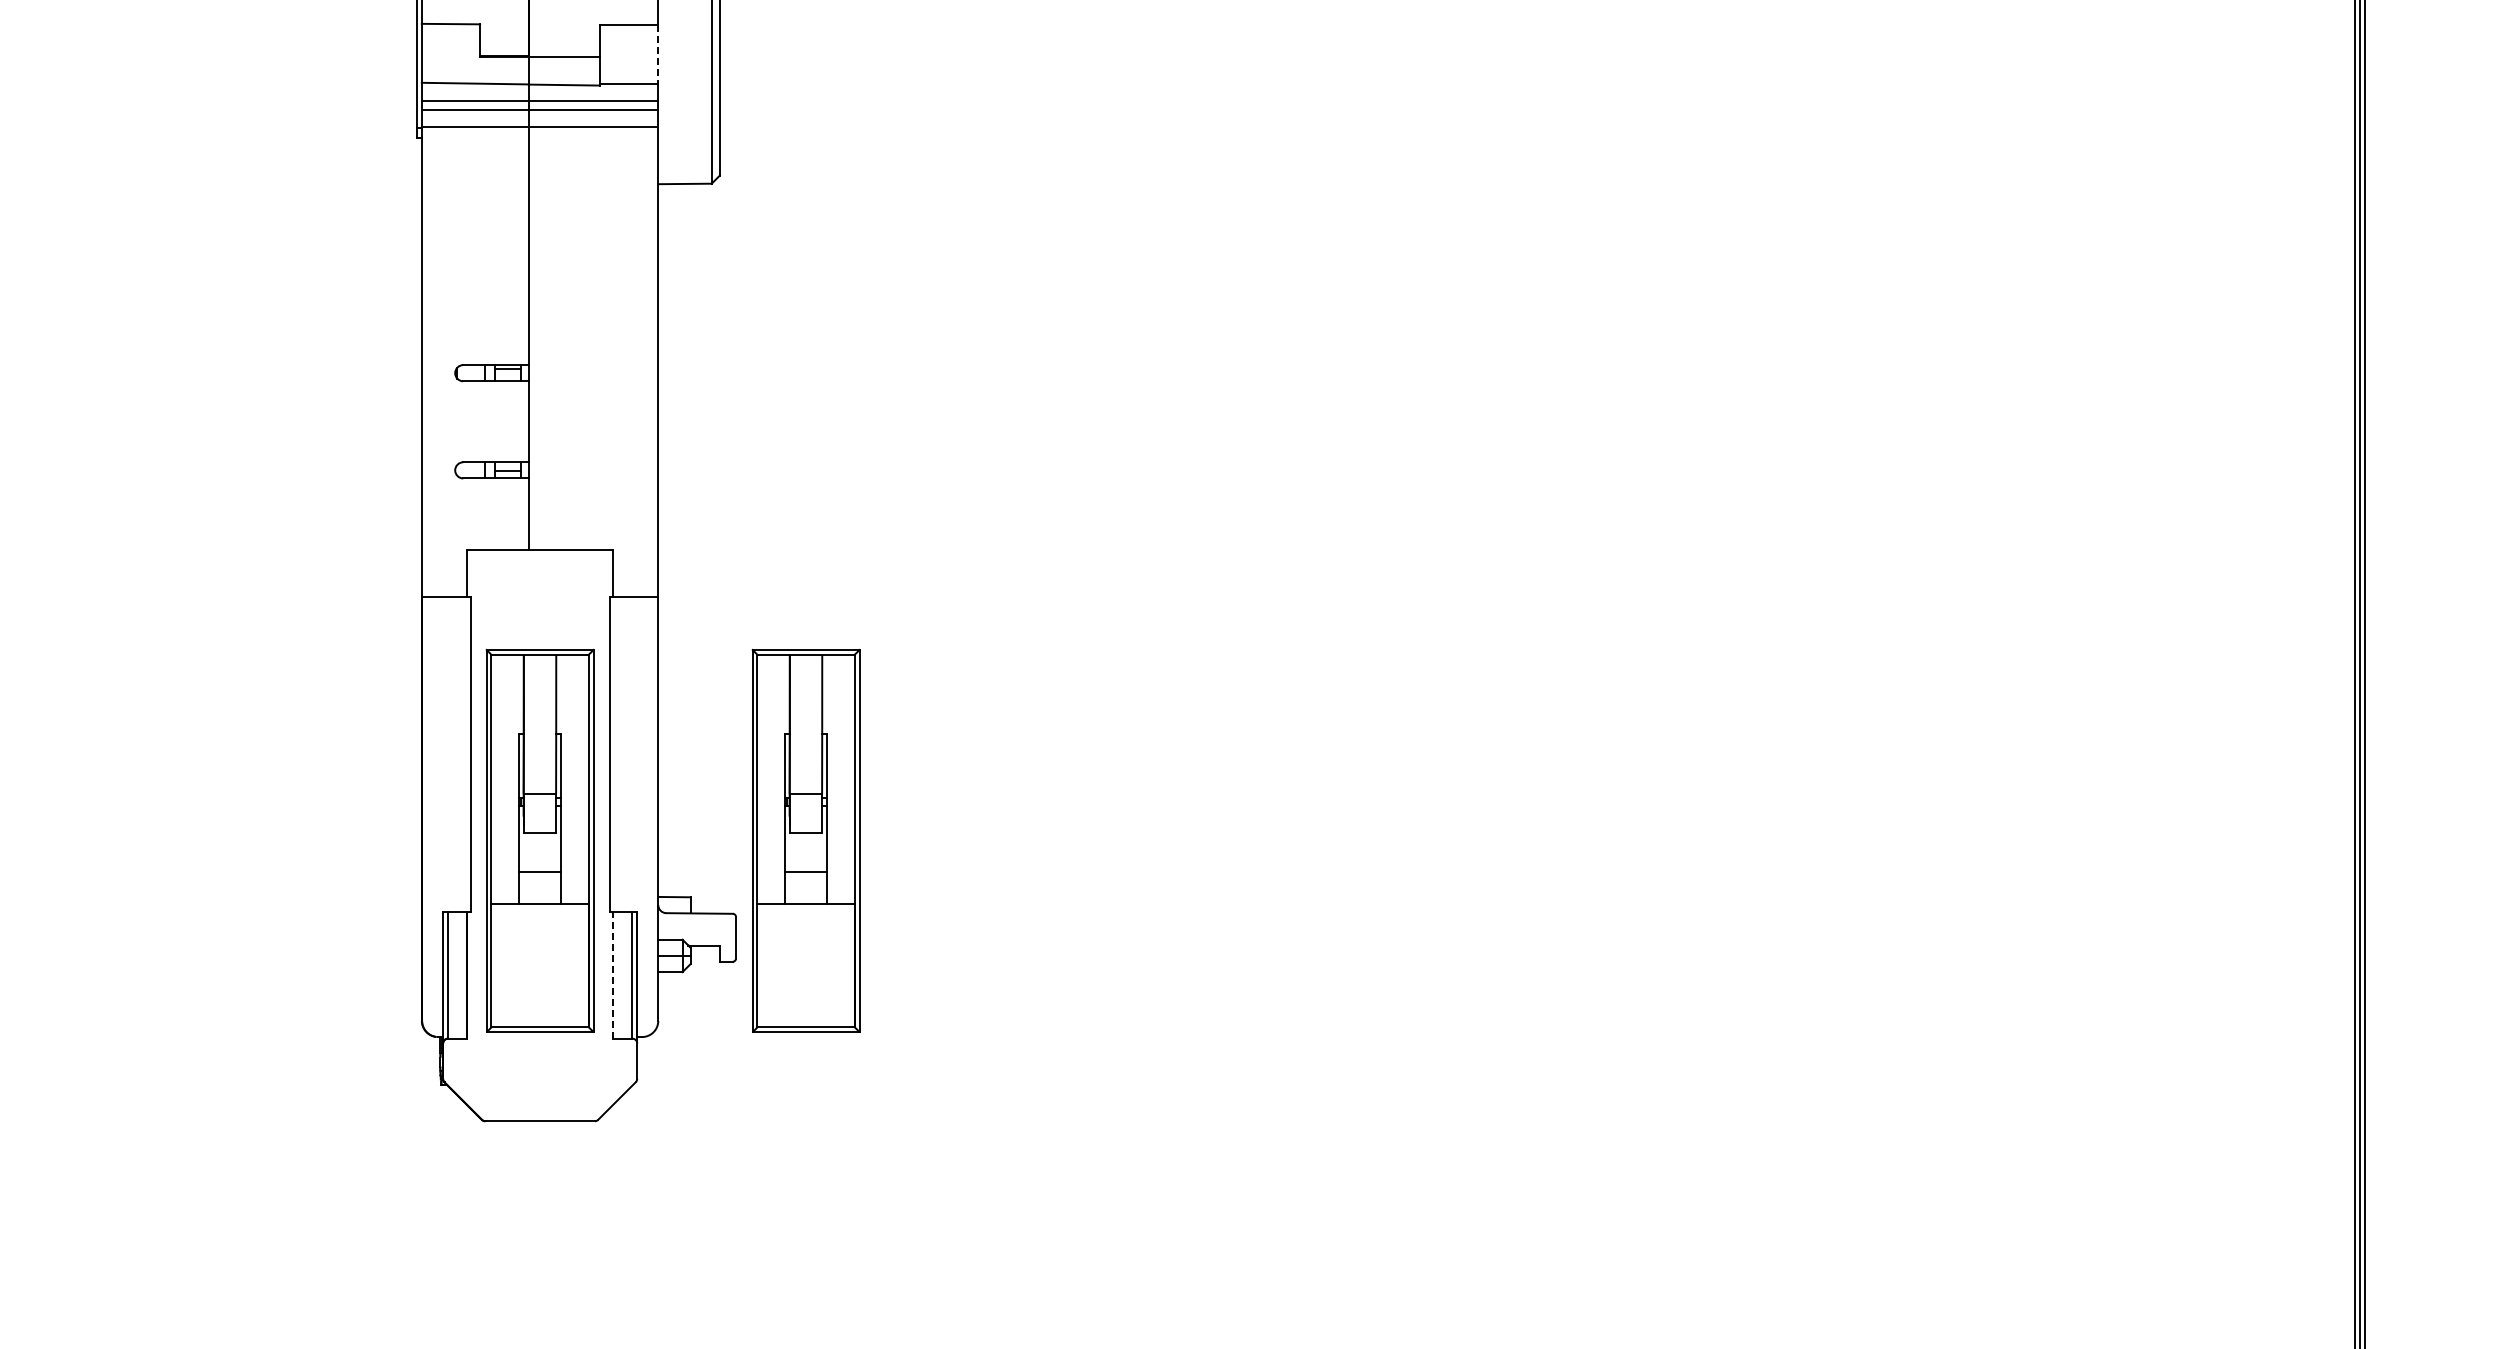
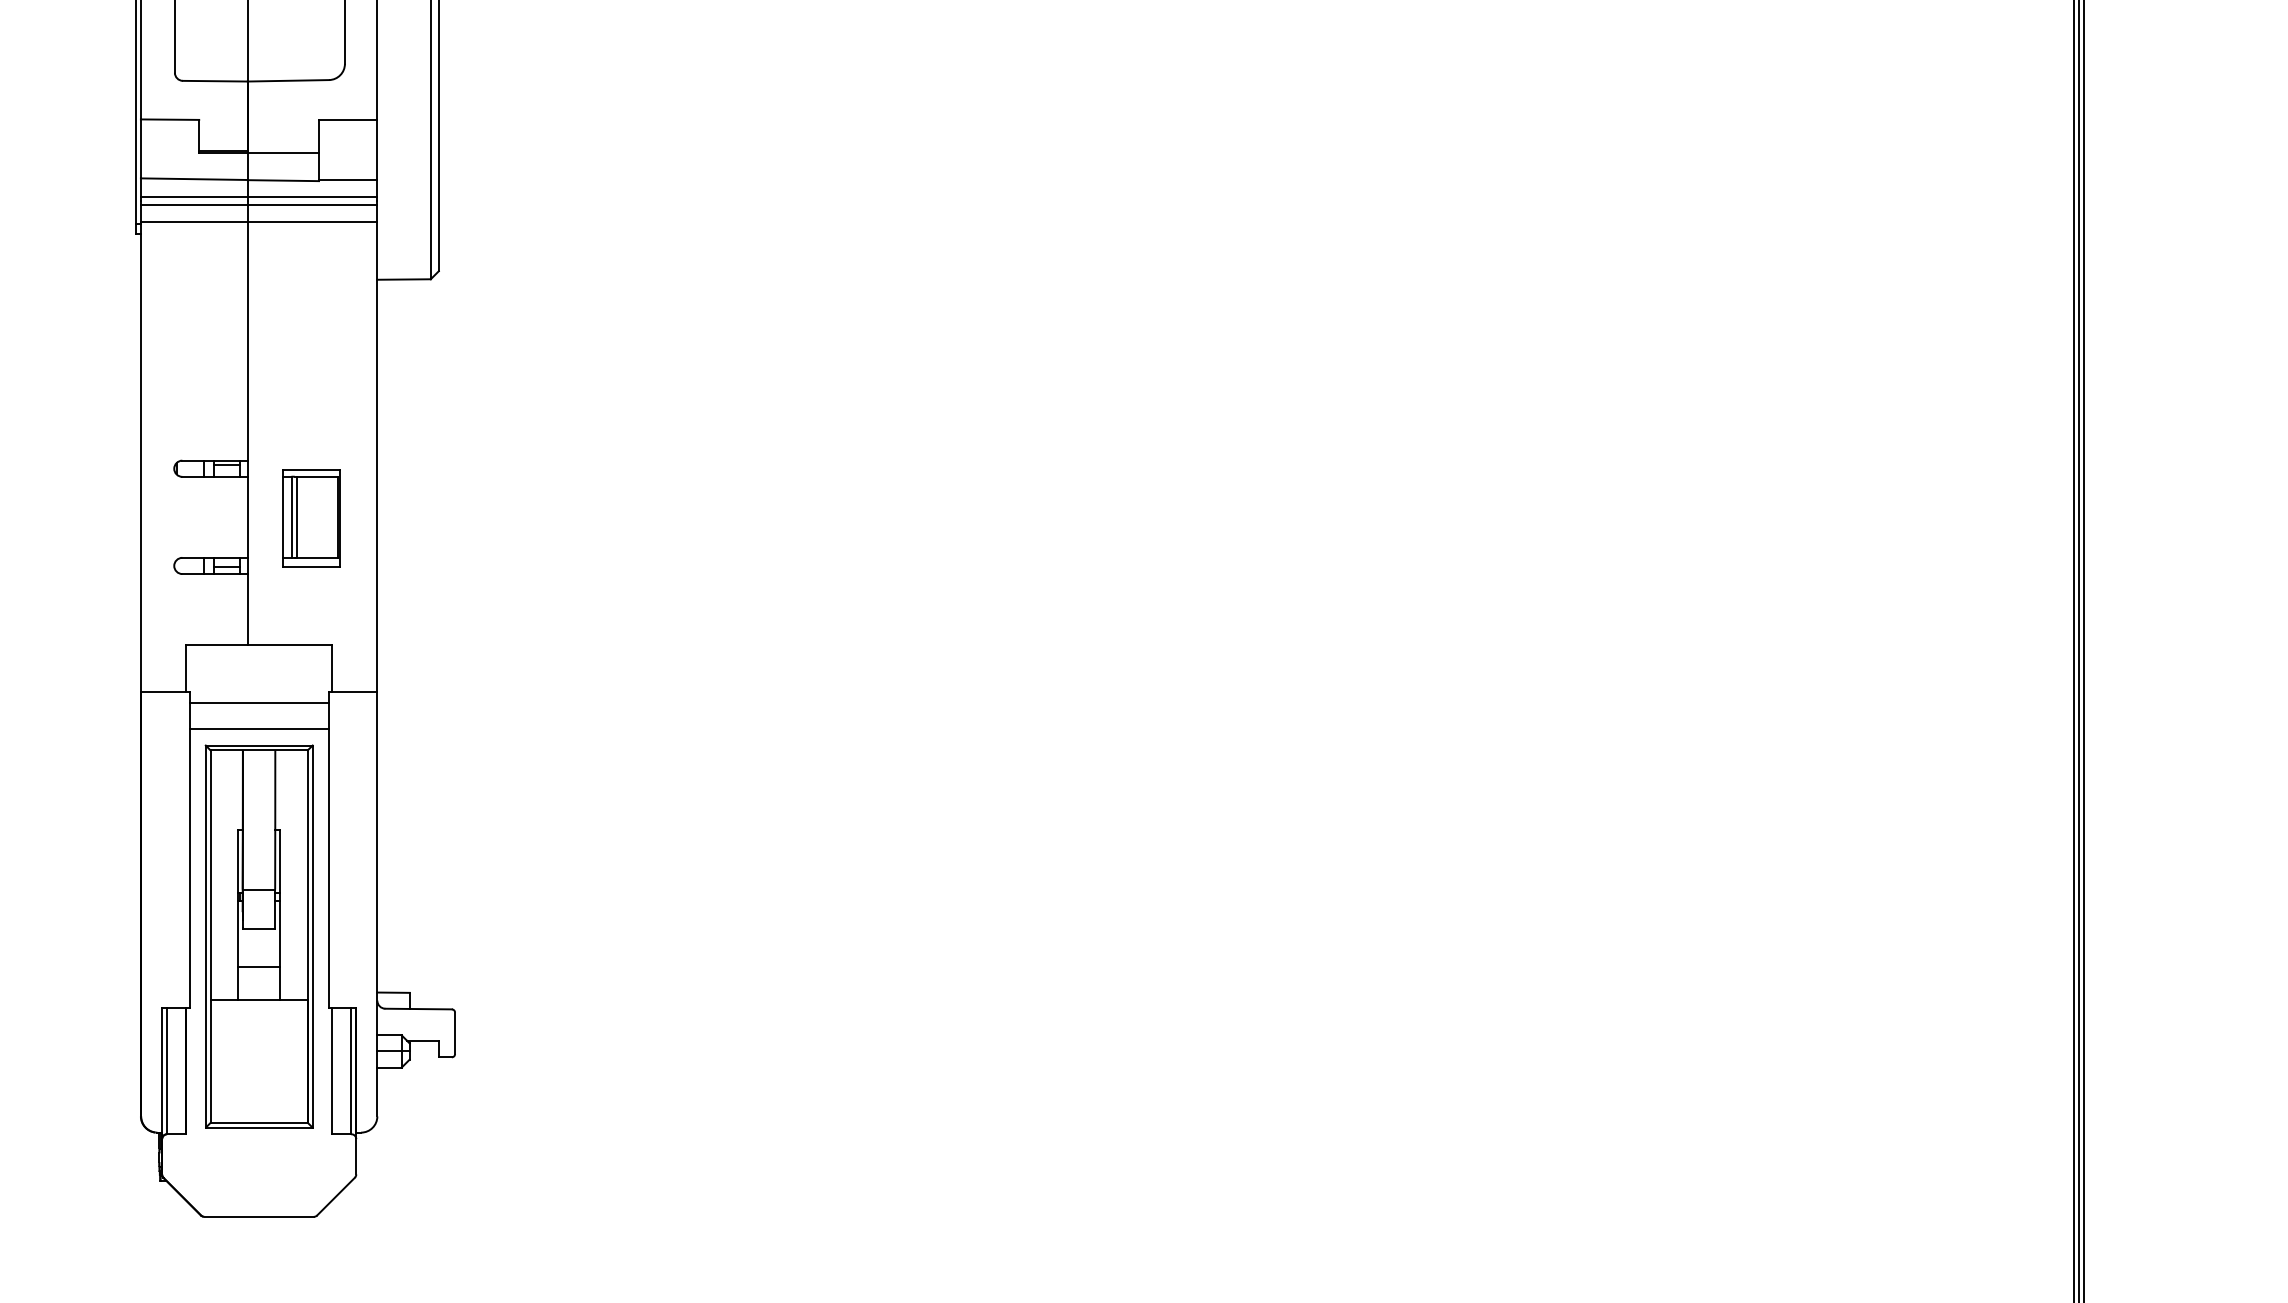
line: (658, 54) -> (377, 150), dashed -> solid
part: (592, 423) -> (311, 519), added
line: (539, 607) -> (258, 703), added
line: (539, 633) -> (258, 729), added
part: (805, 840) -> (524, 936), removed
line: (613, 975) -> (332, 1071), dashed -> solid

